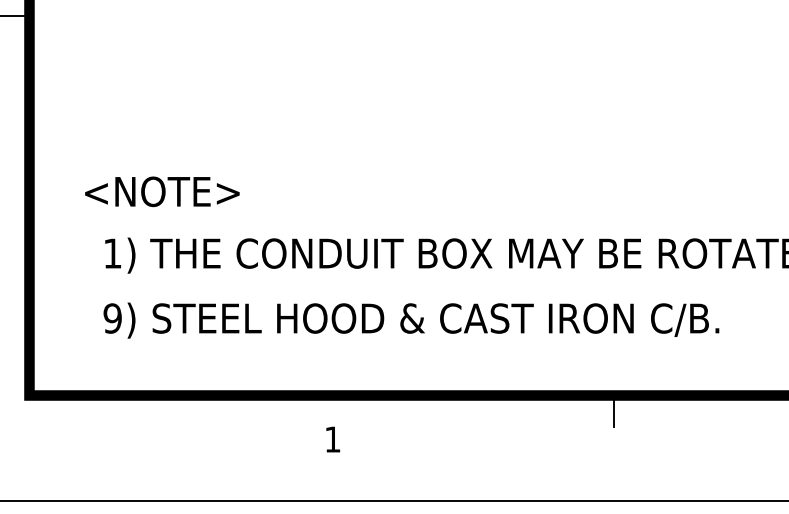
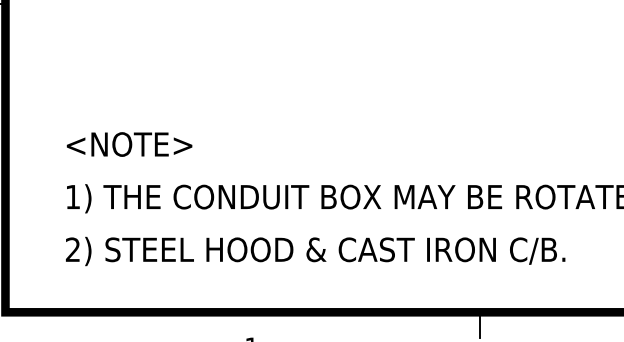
text: (162, 191) -> (129, 144), moved
text: (112, 318) -> (72, 249), 9) -> 2)

